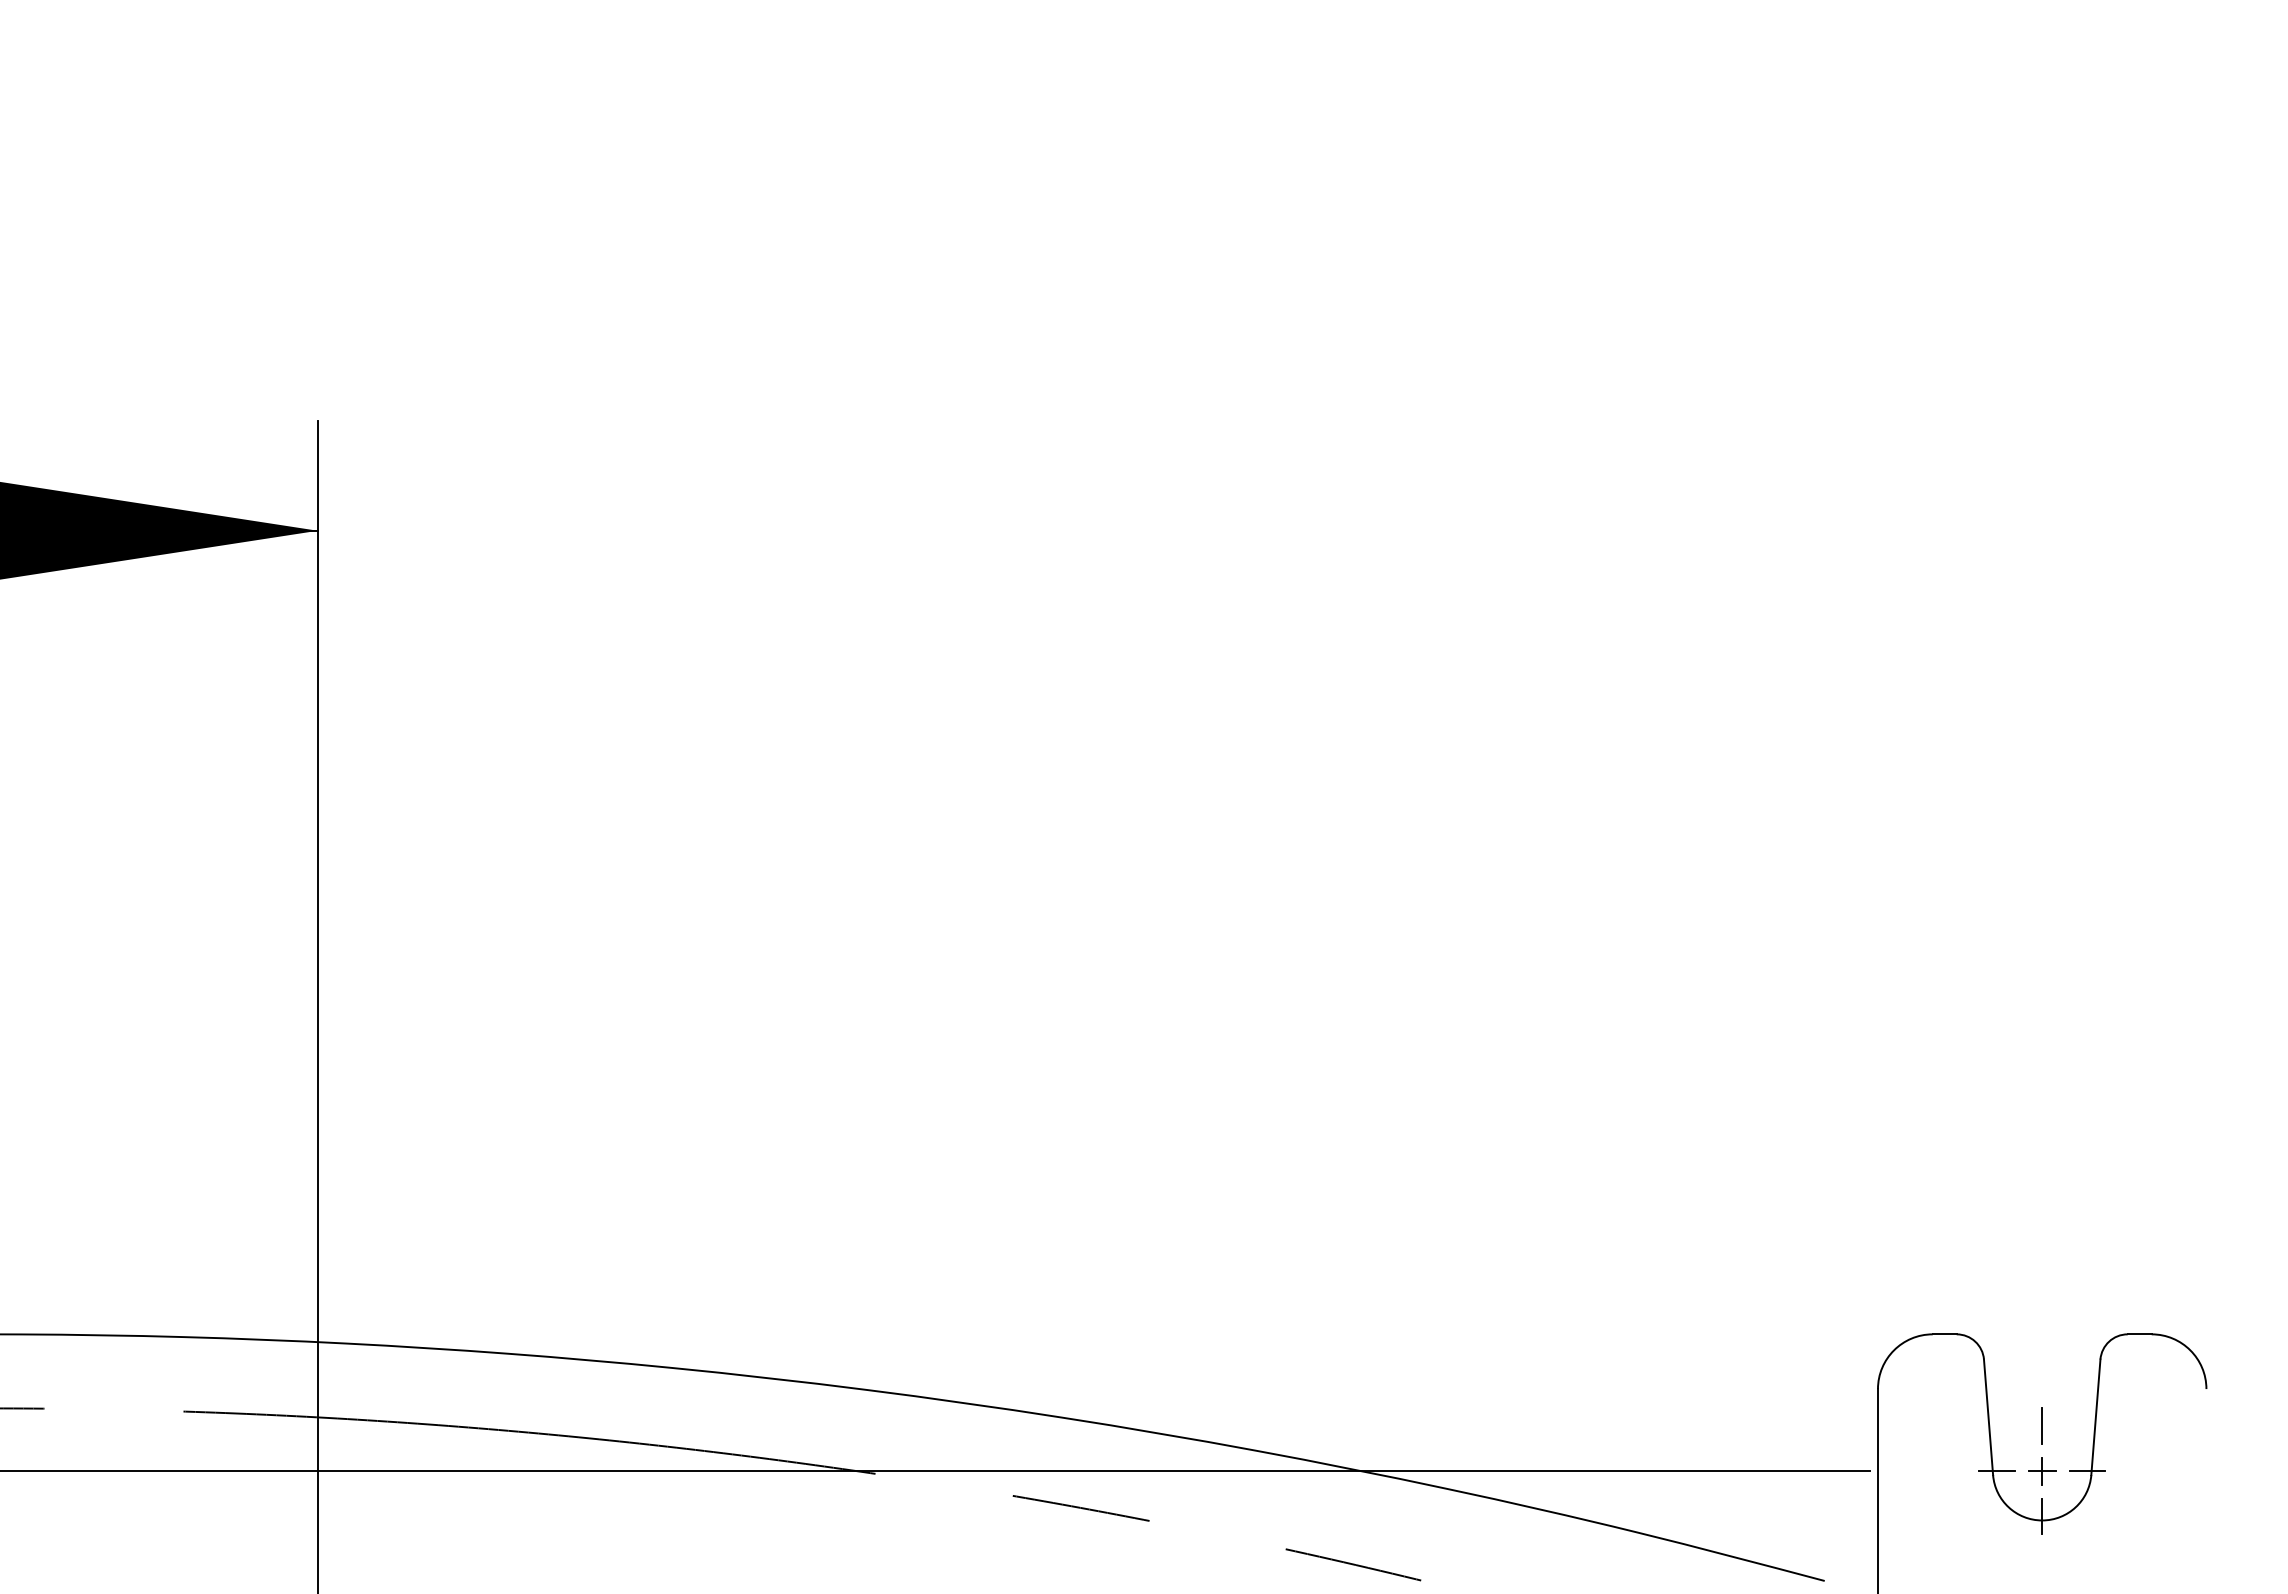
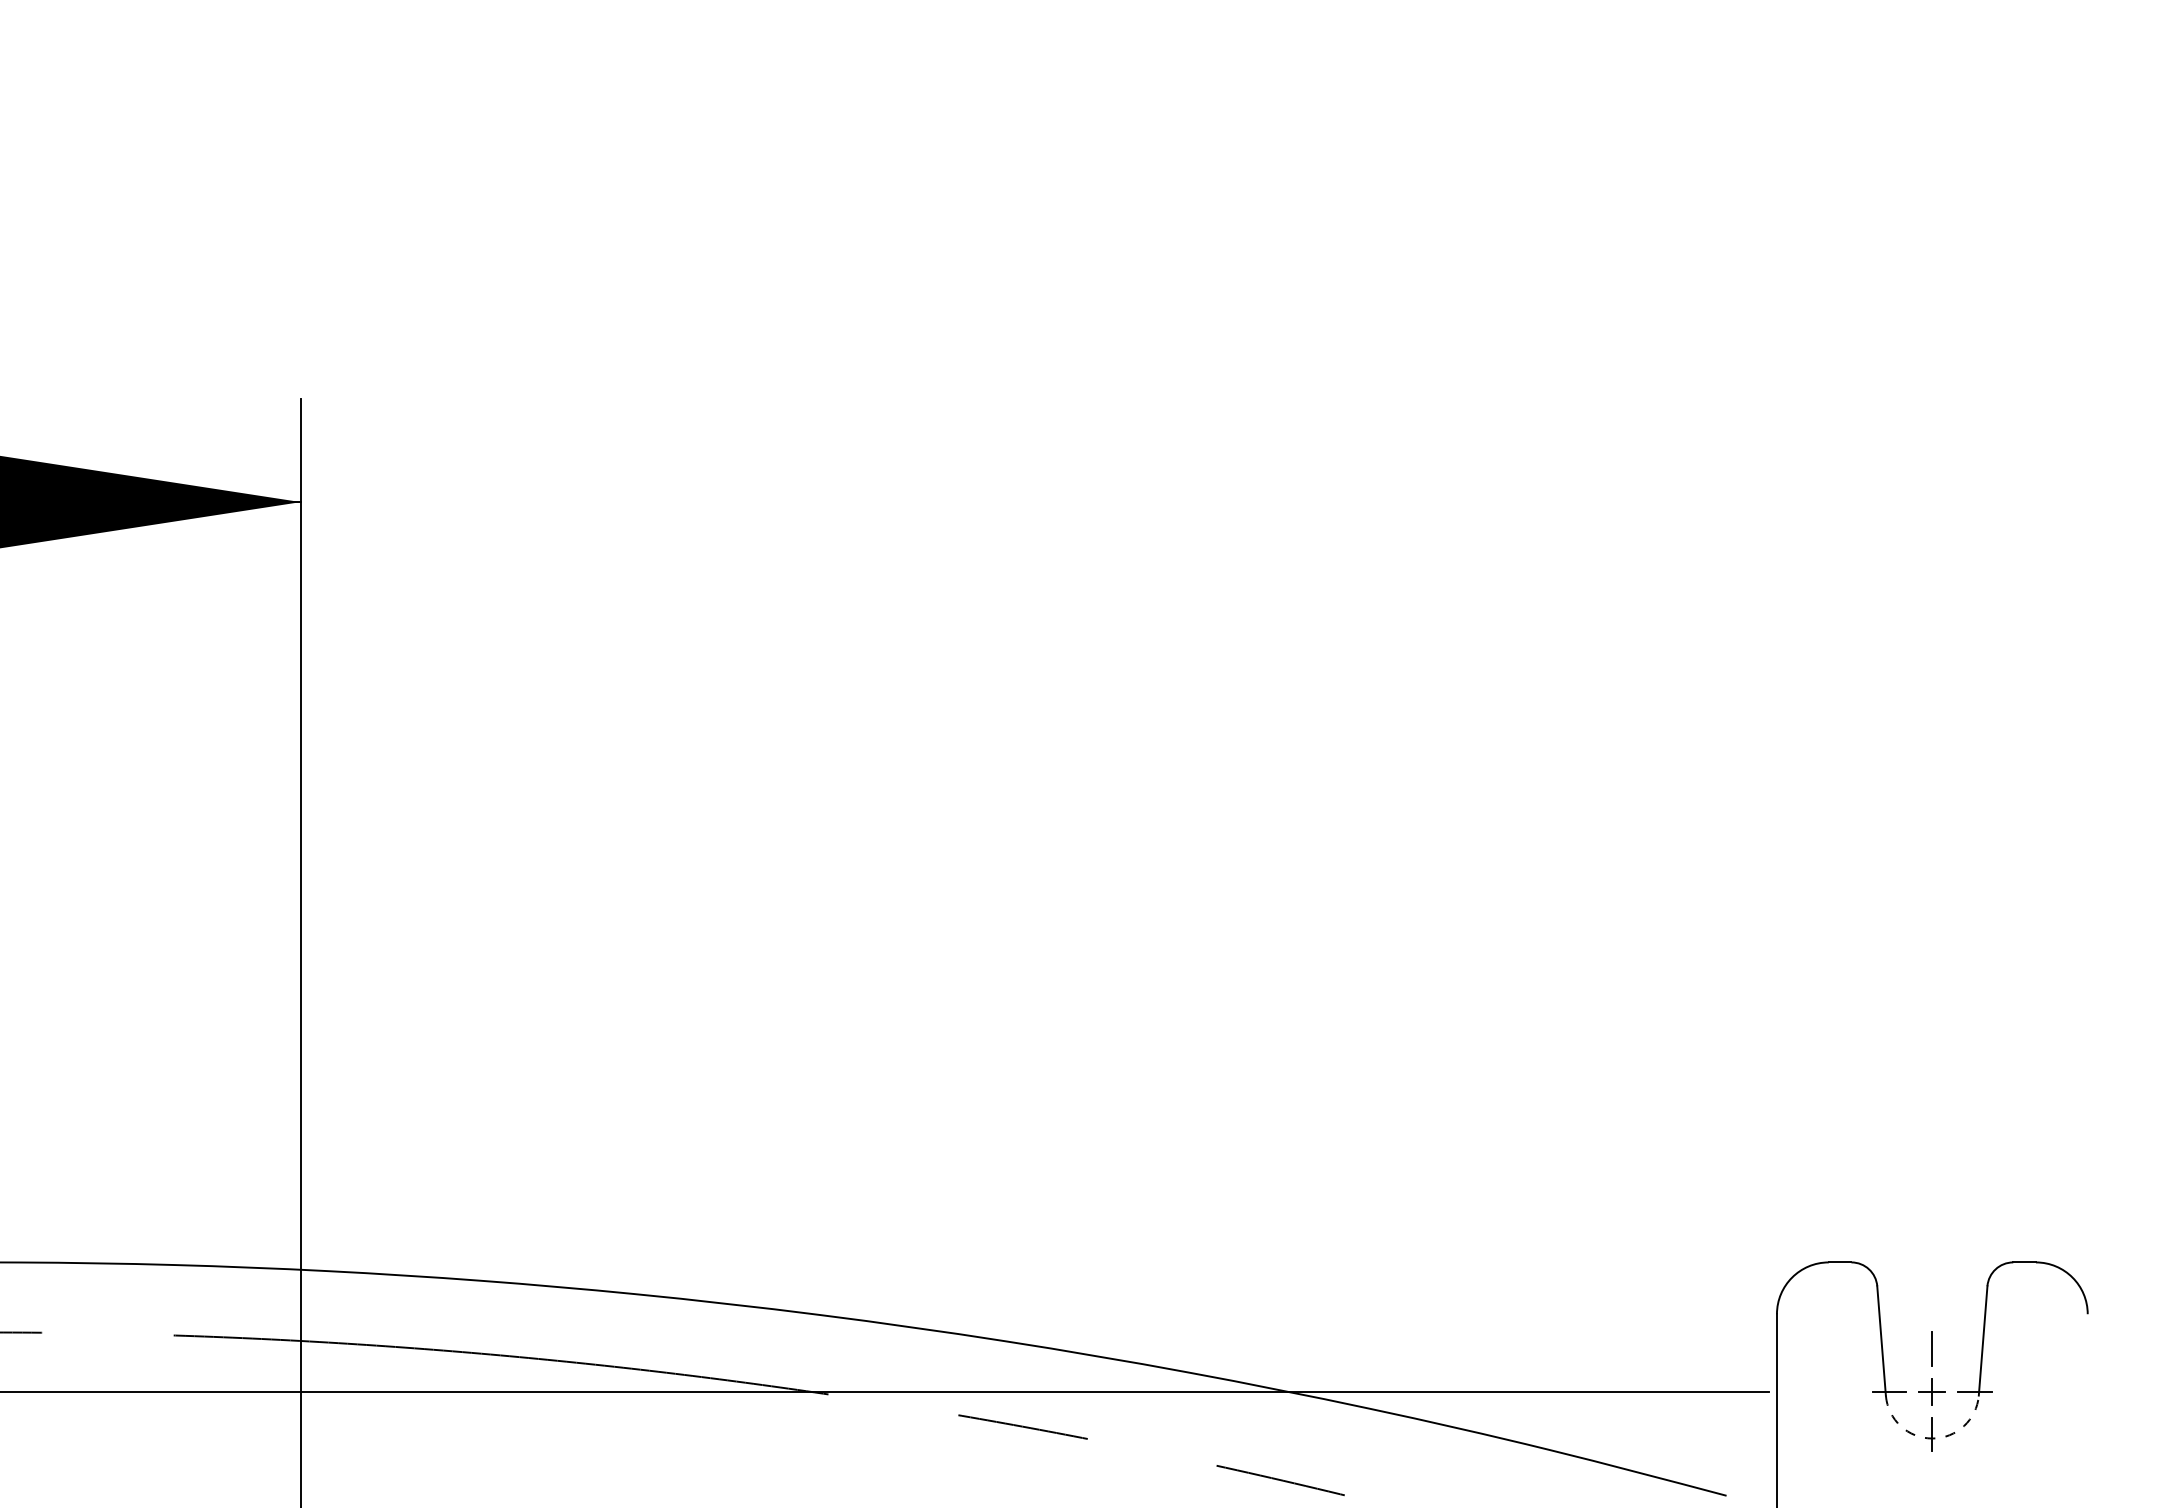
arc: (2042, 1520) -> (1932, 1438), solid -> dashed

